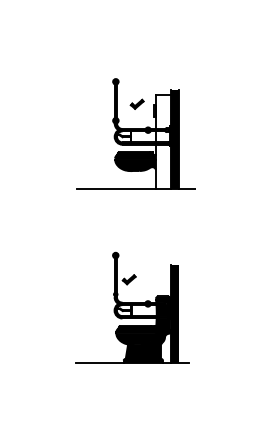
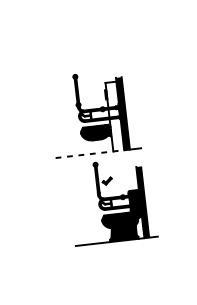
part: (136, 103) -> (92, 90), removed
line: (124, 189) -> (90, 154), solid -> dashed
part: (132, 307) -> (112, 201), moved

